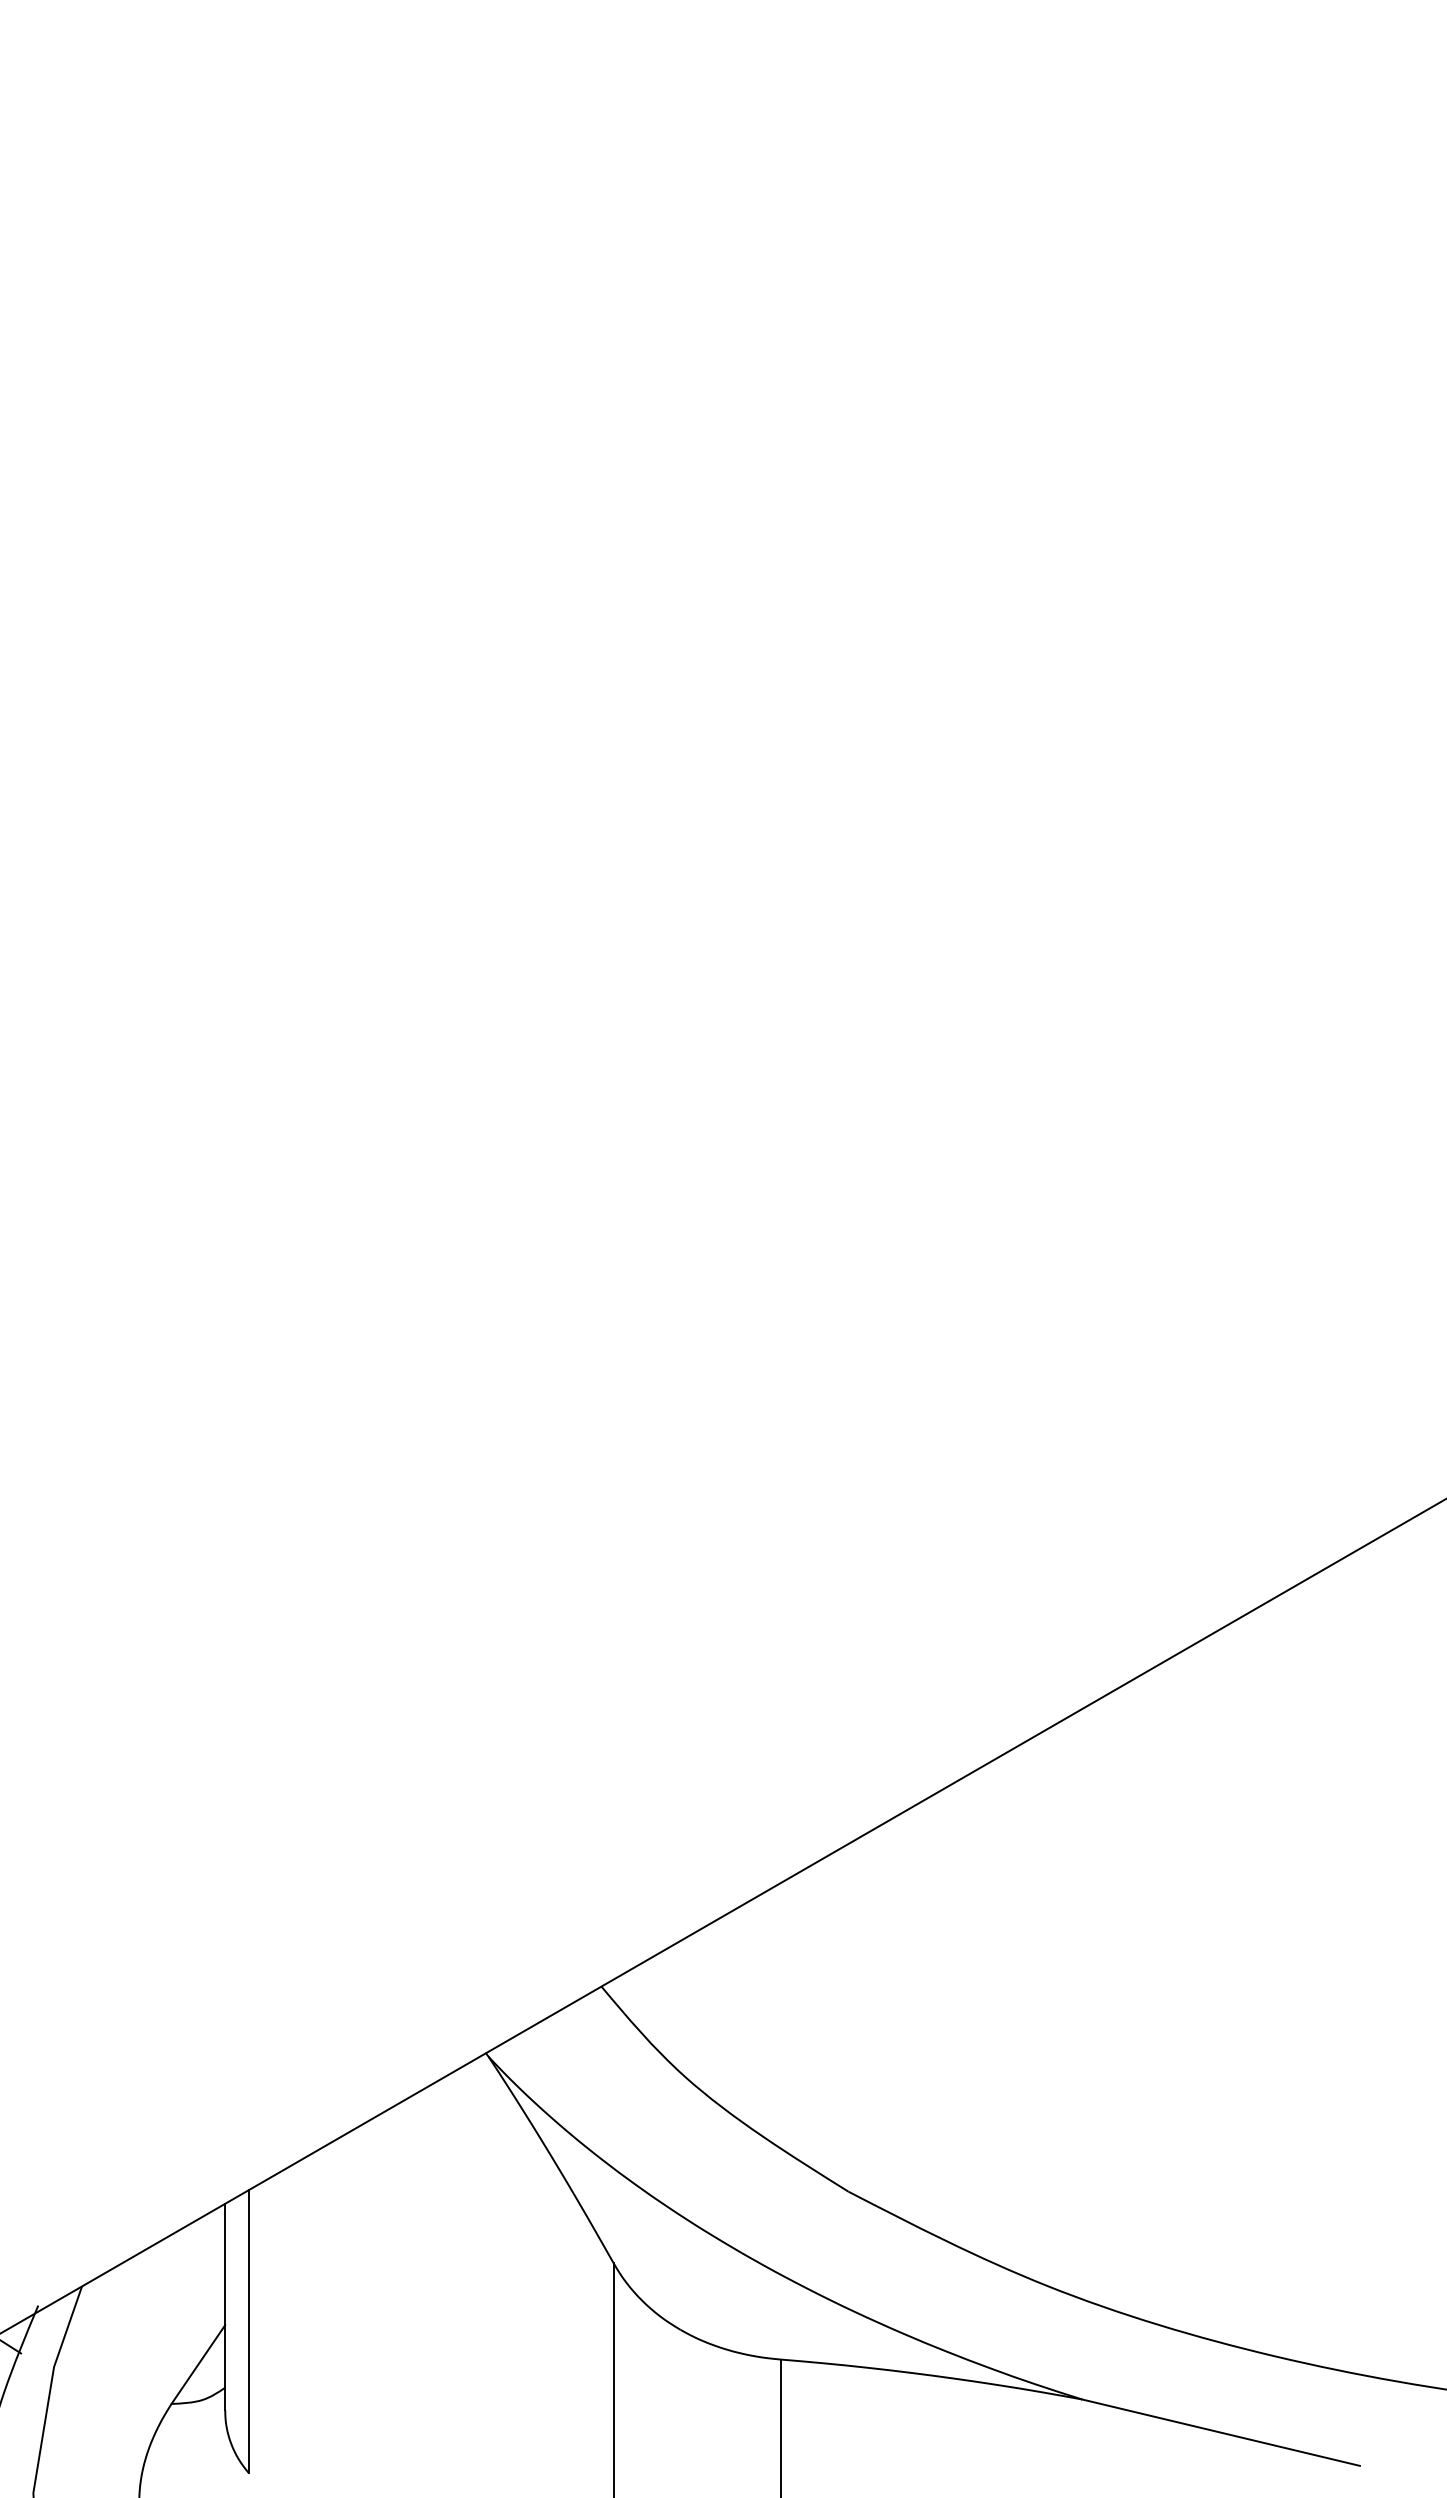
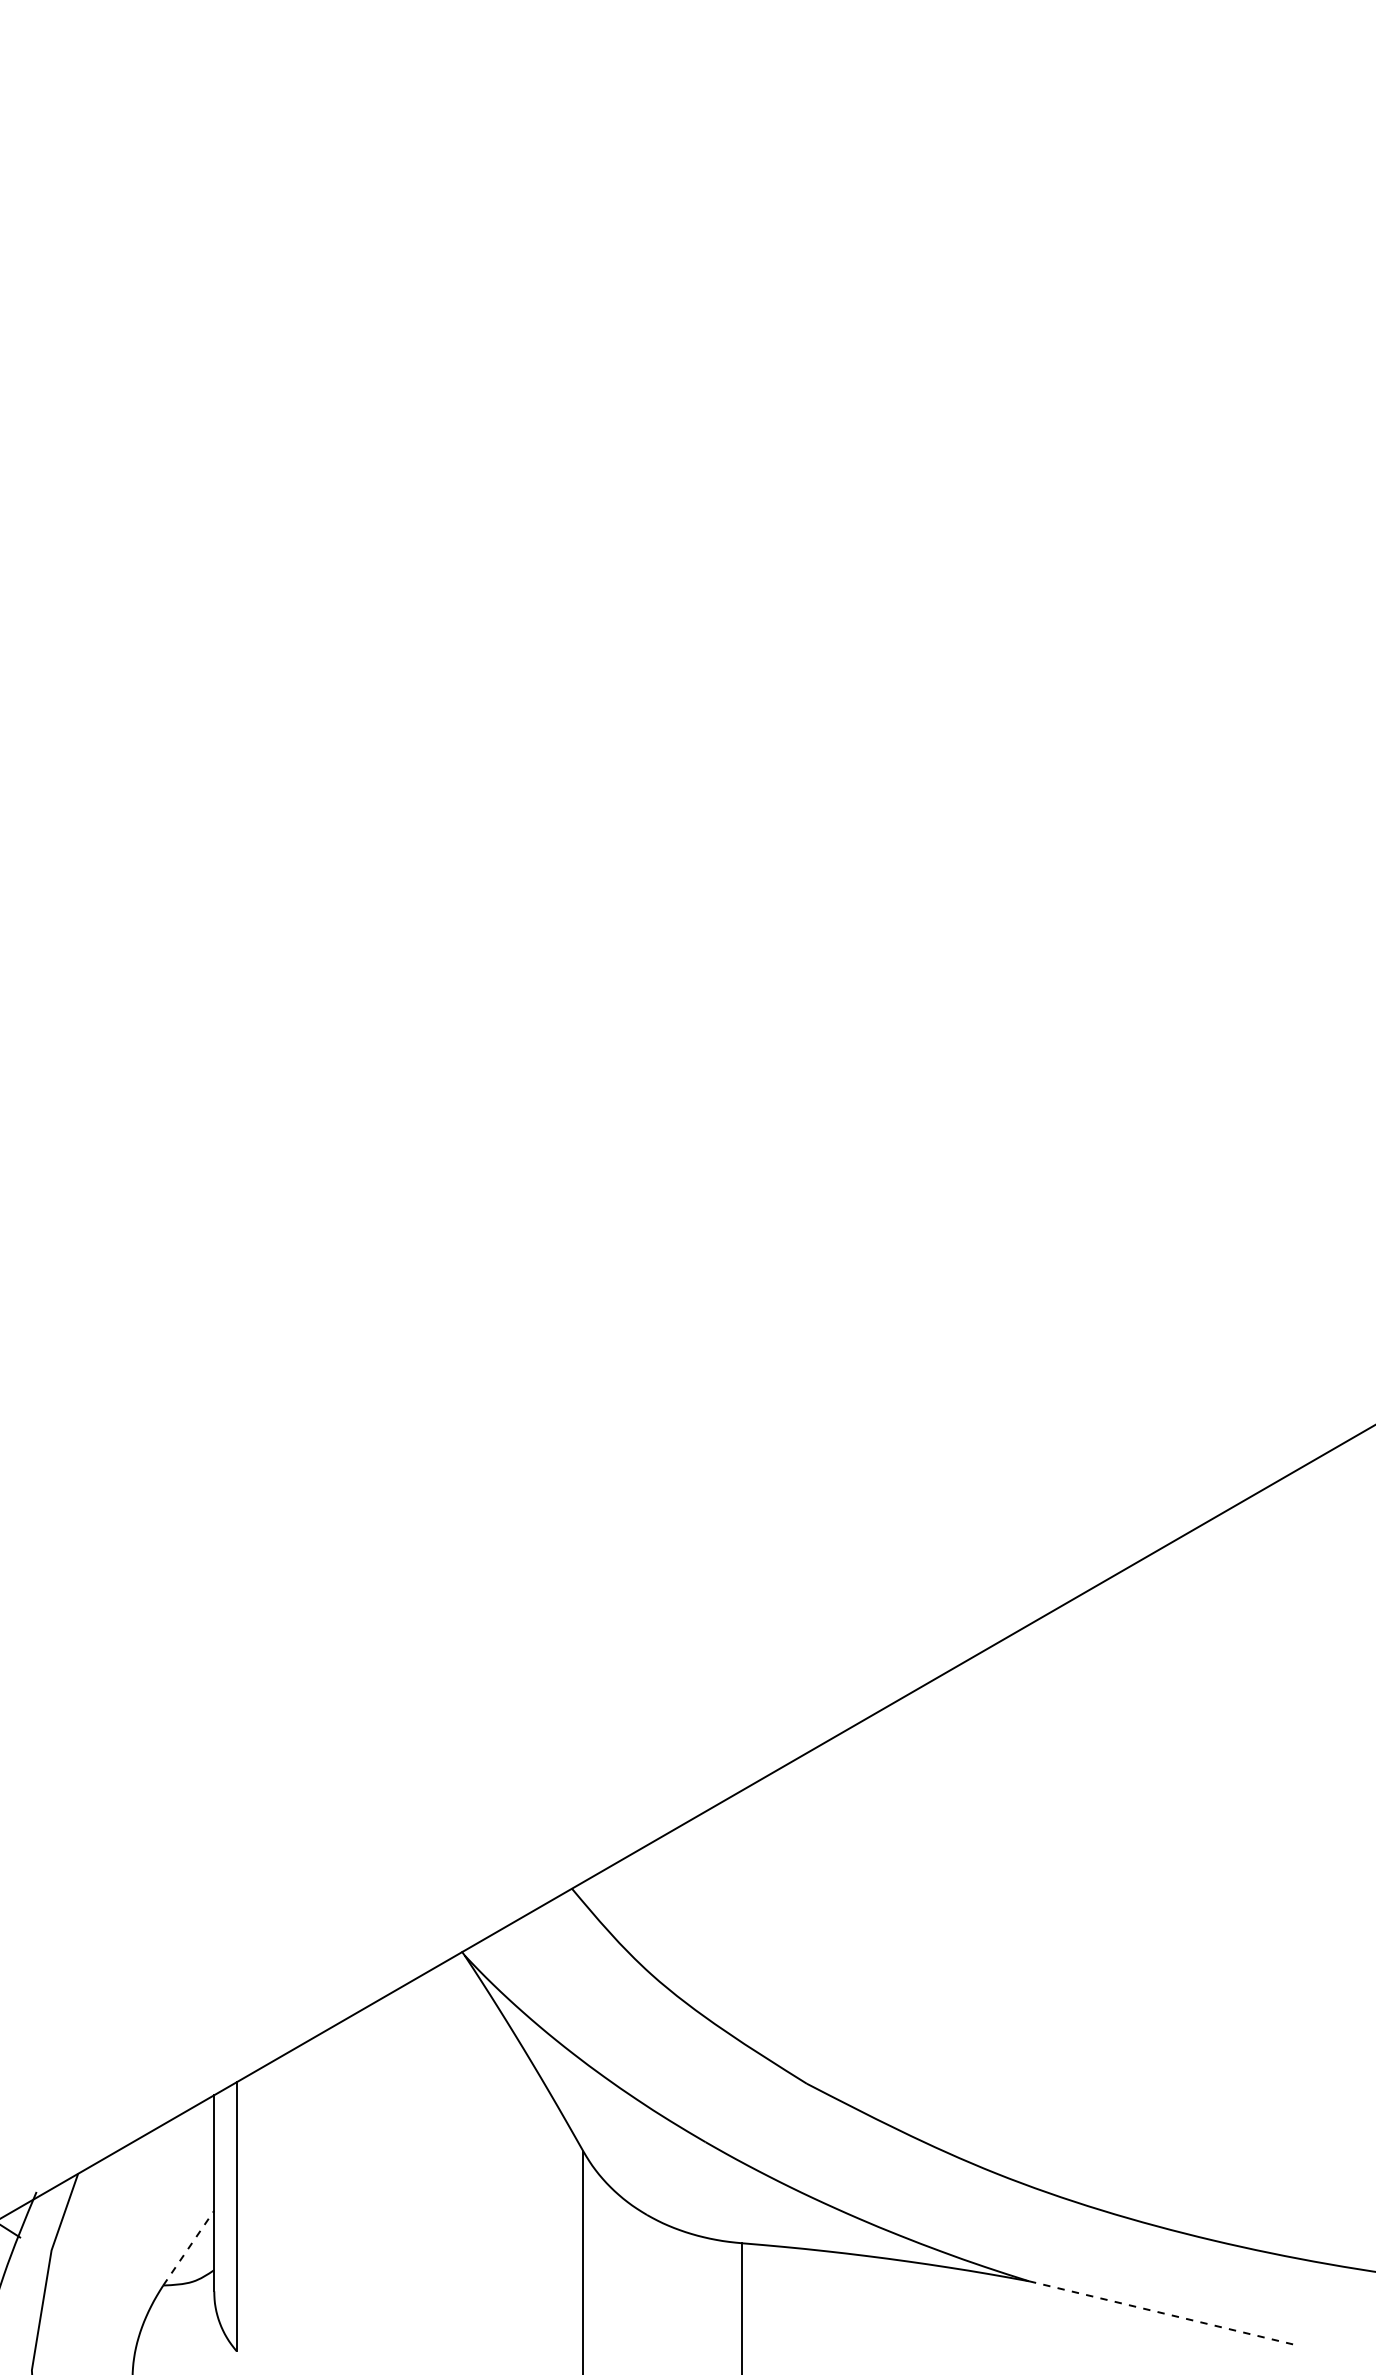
line: (198, 2364) -> (188, 2248), solid -> dashed
line: (1221, 2432) -> (1161, 2312), solid -> dashed

